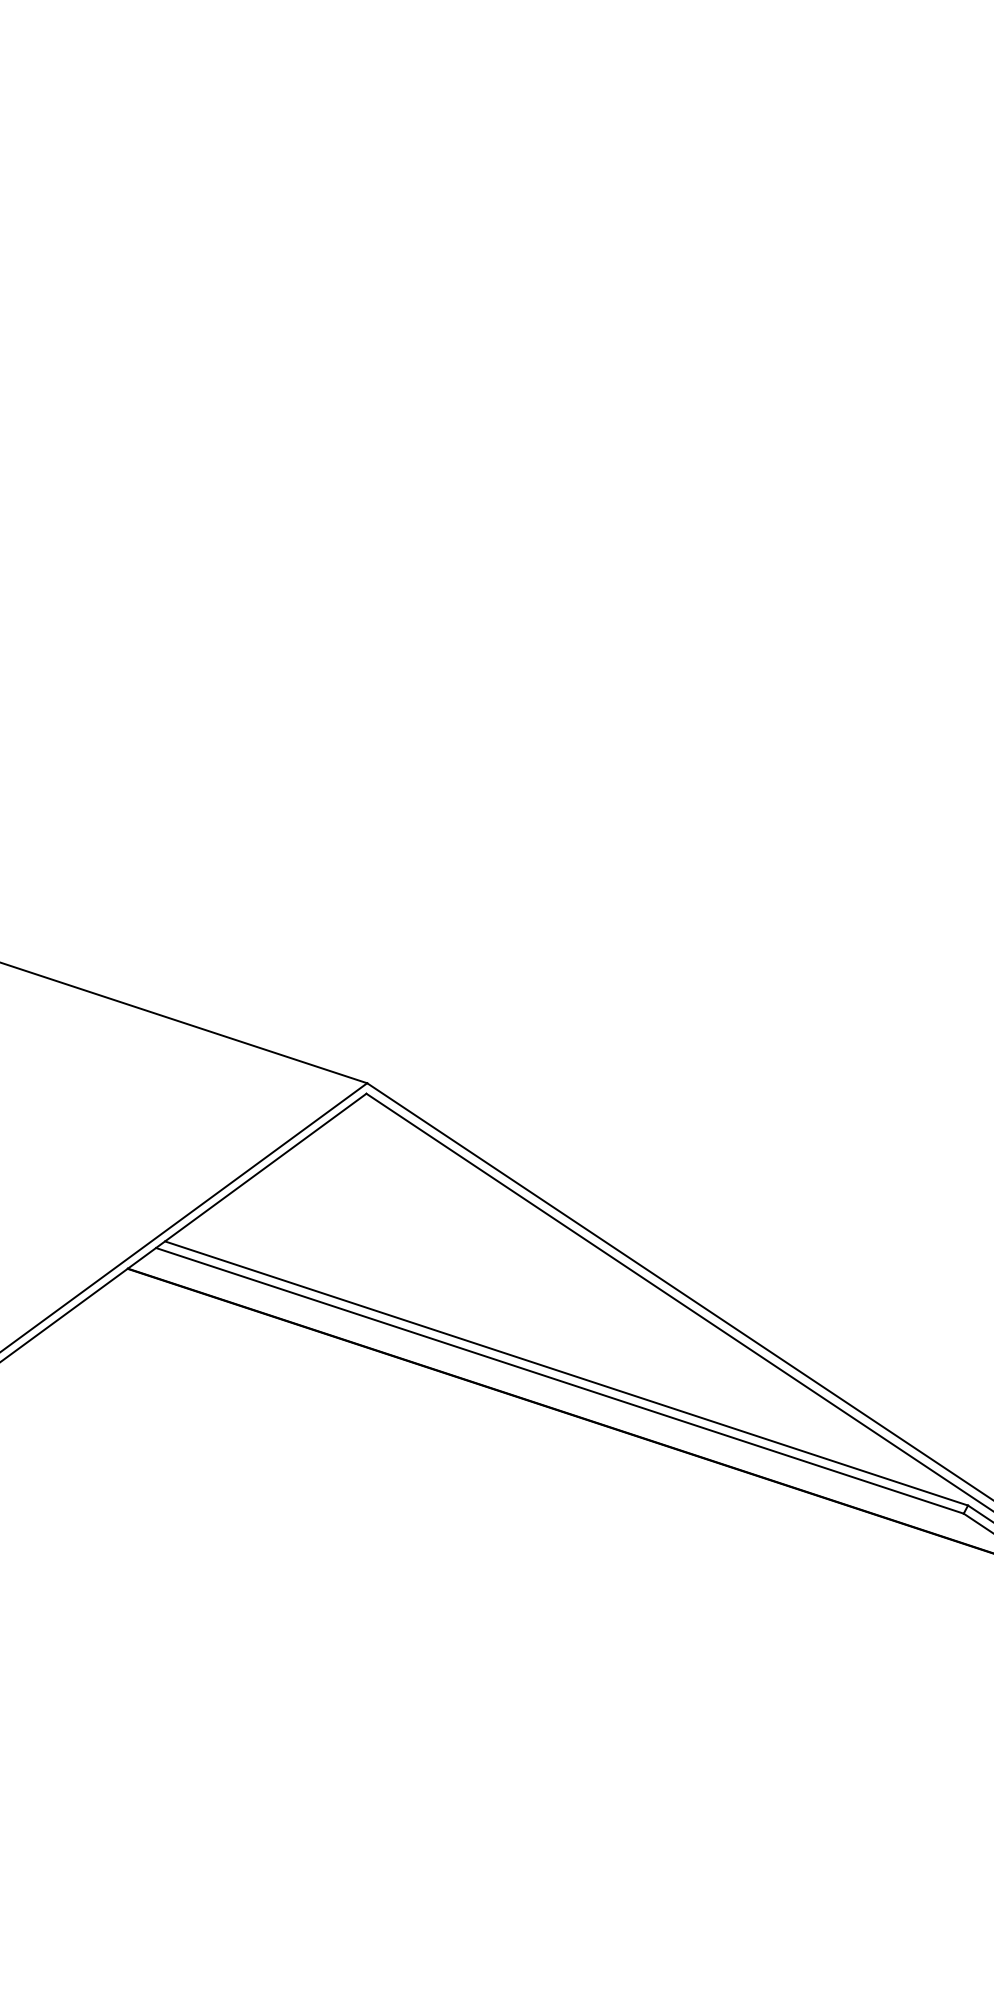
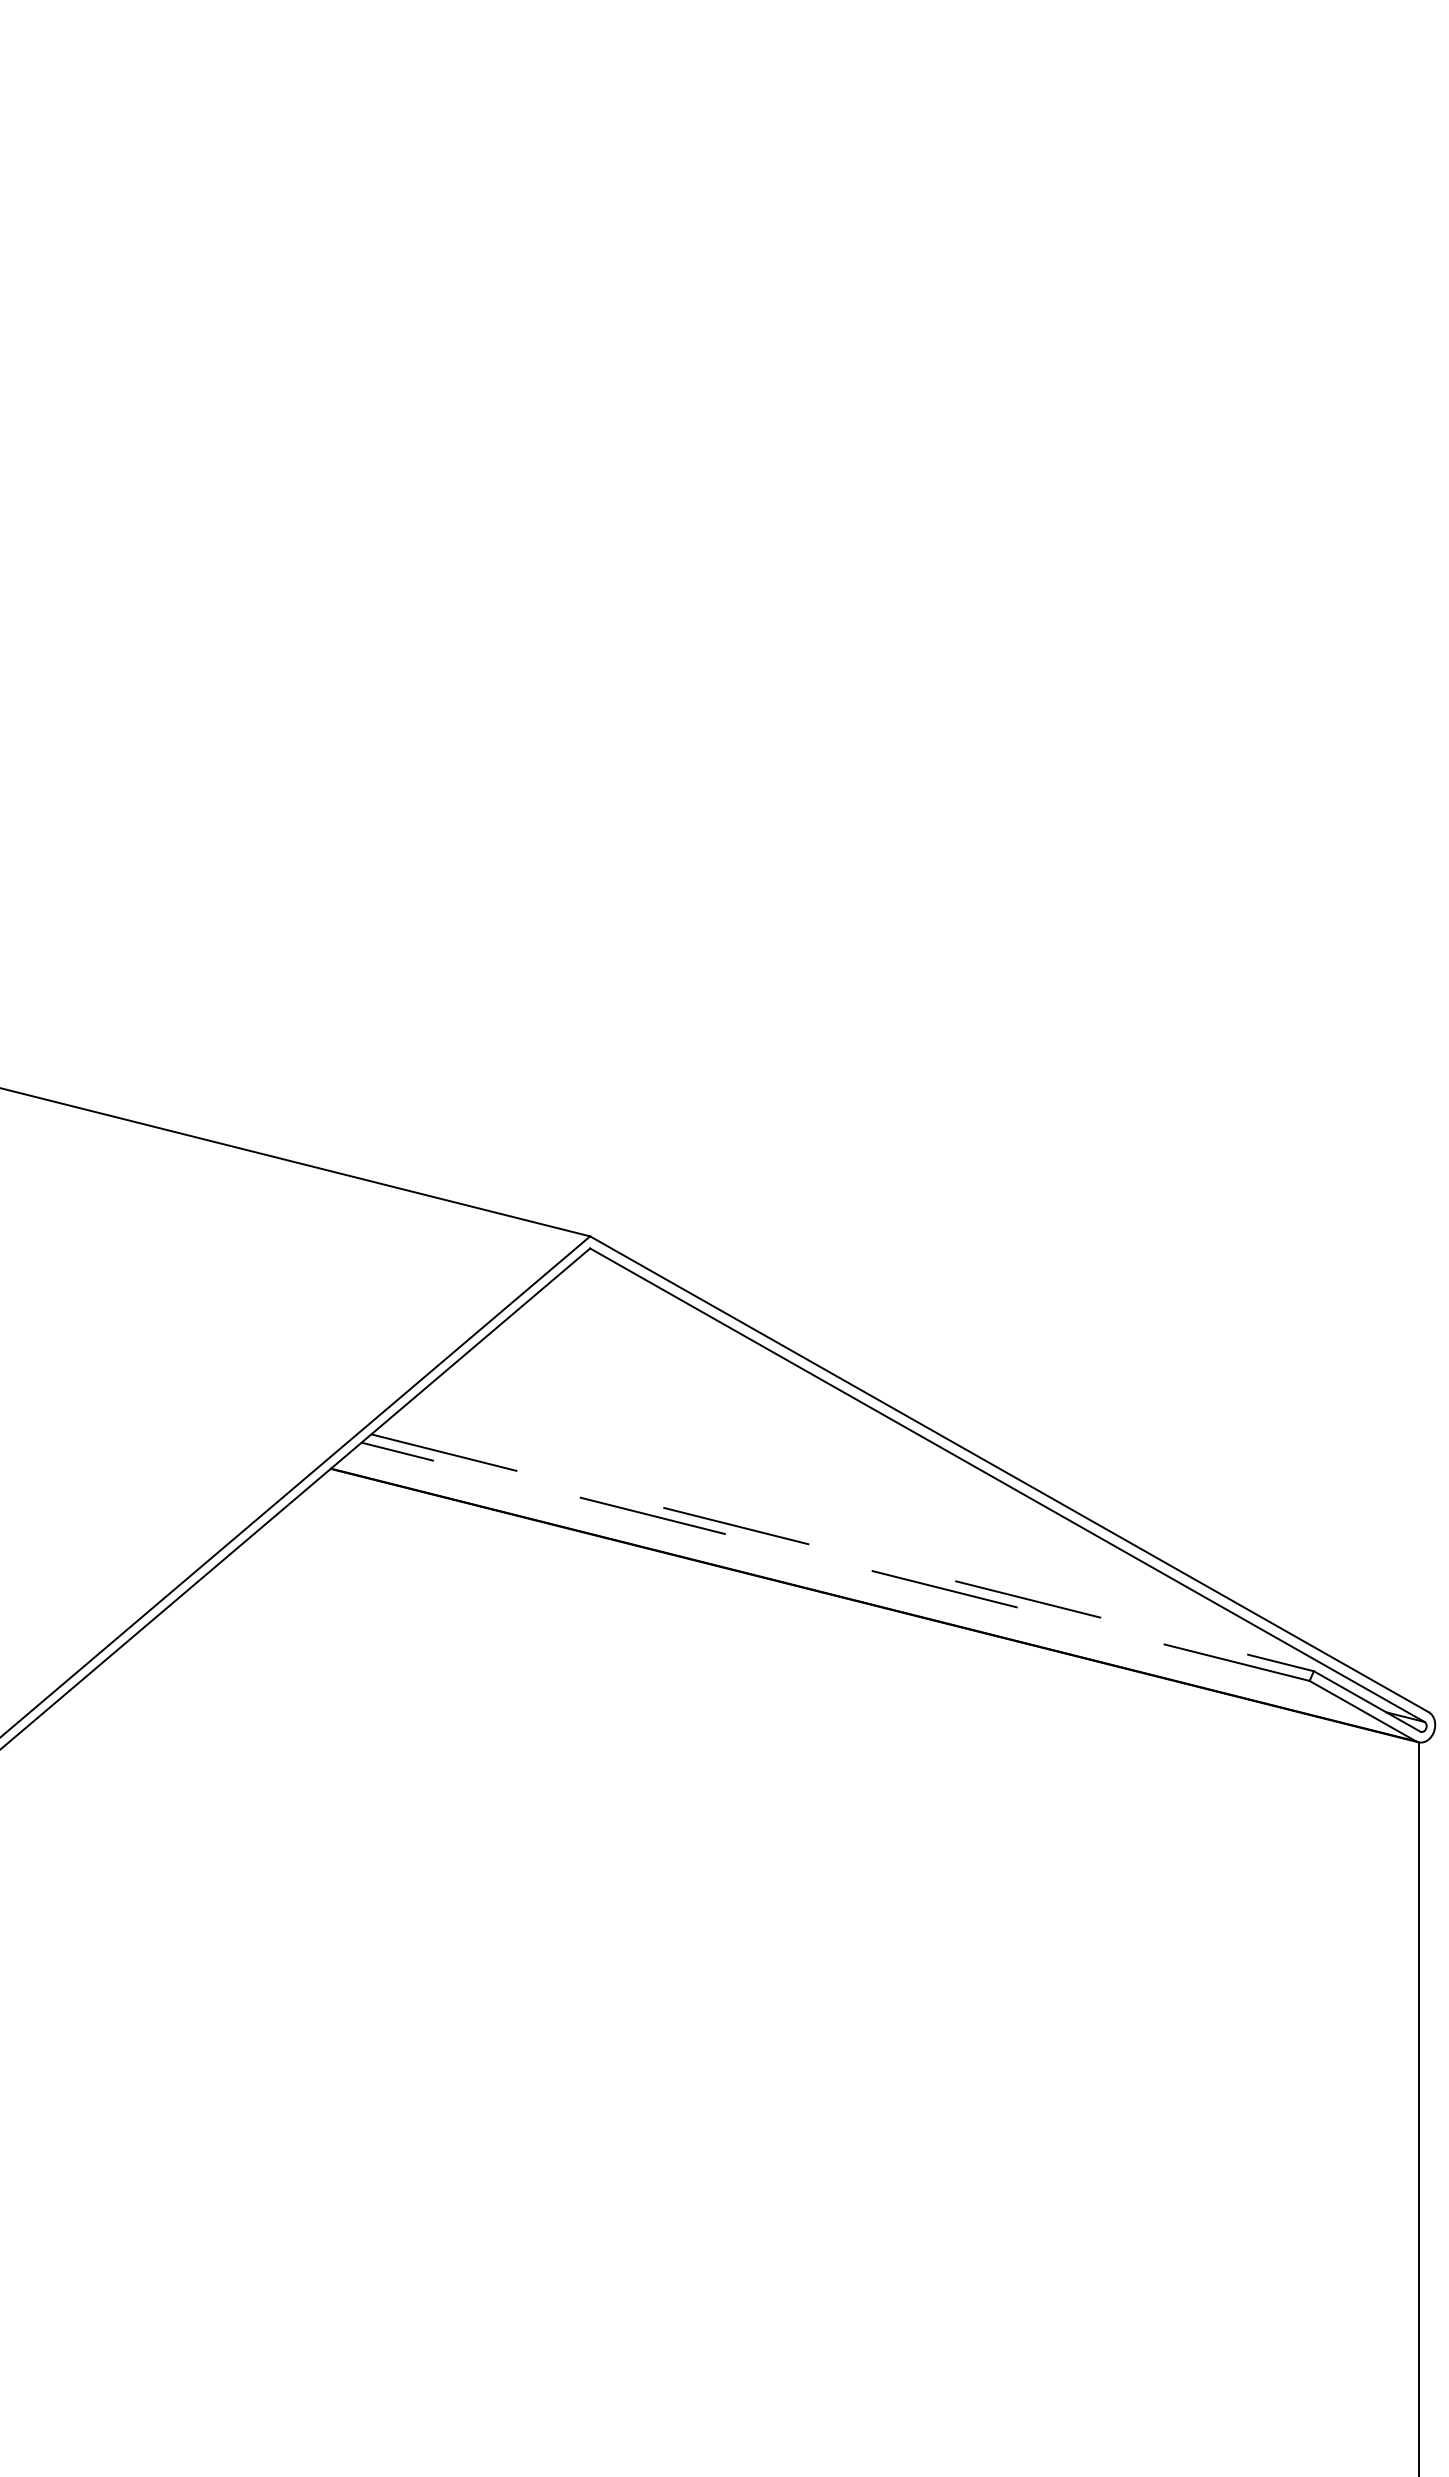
line: (566, 1373) -> (842, 1552), solid -> dashed
line: (559, 1380) -> (835, 1561), solid -> dashed

